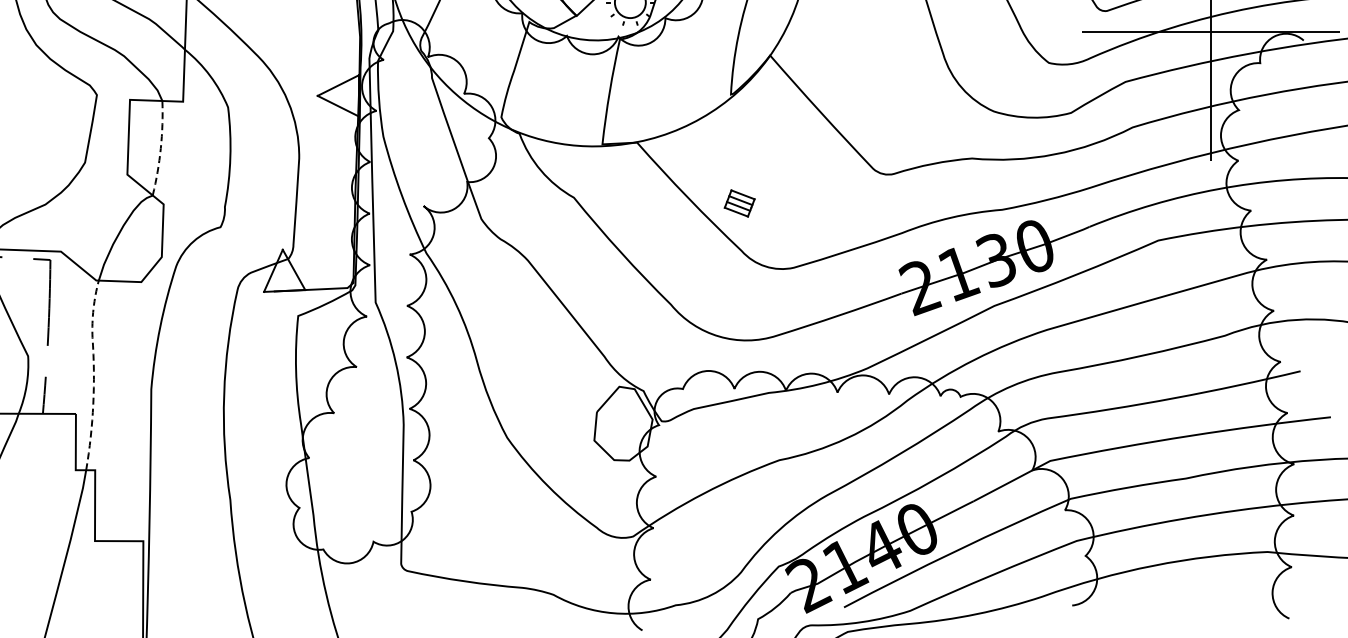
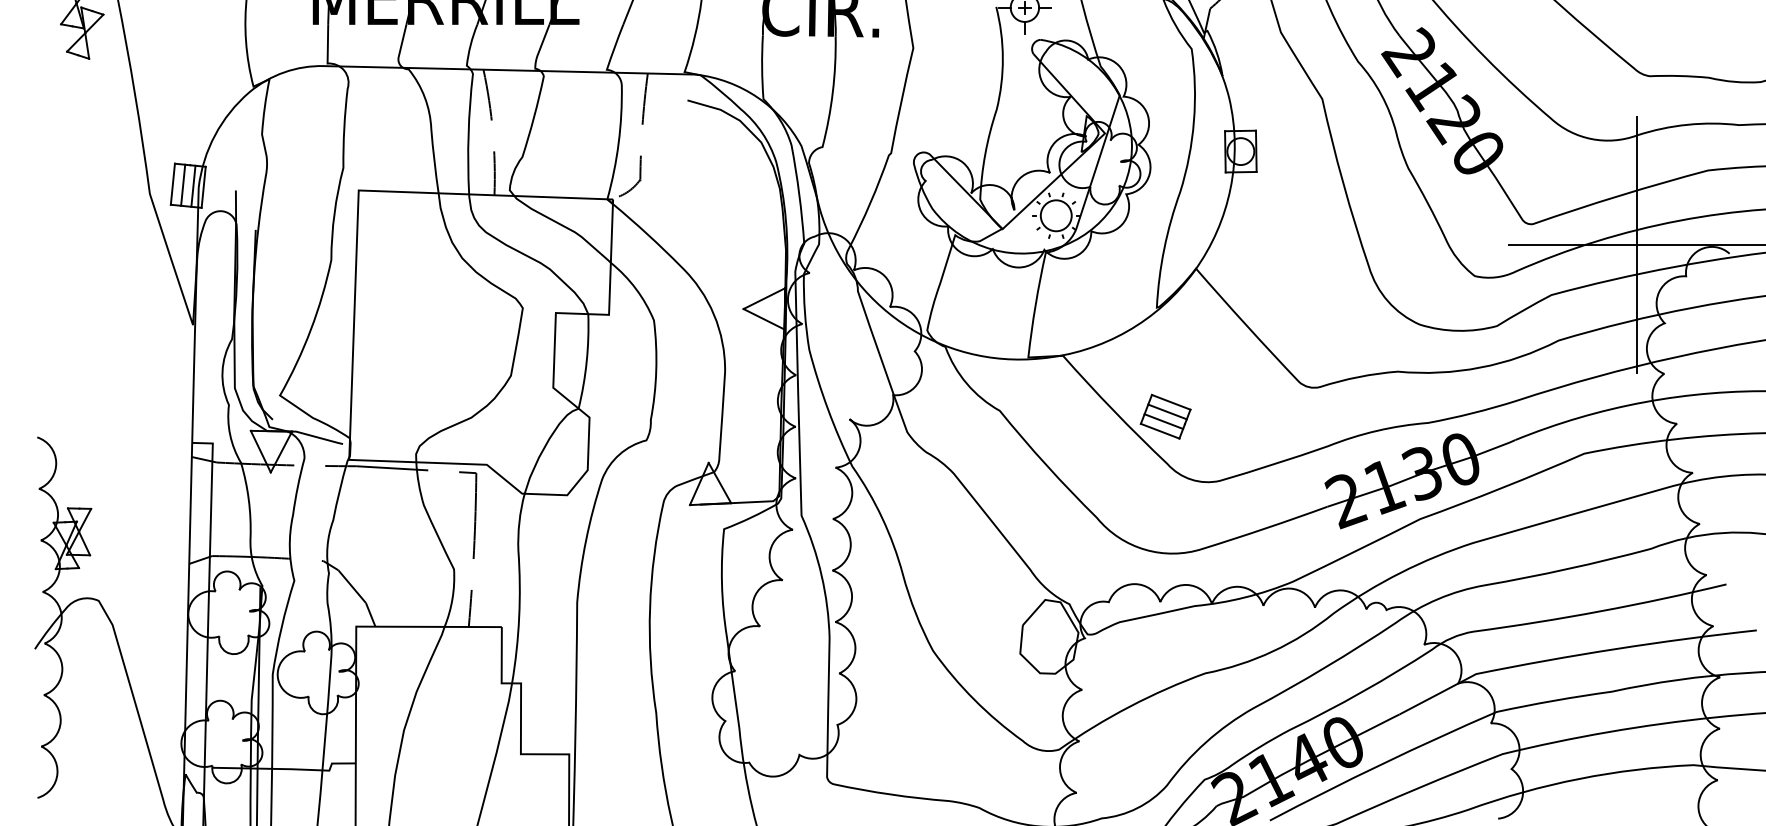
line: (160, 148) -> (586, 361), dashed -> solid
part: (739, 203) -> (1165, 416), size x1.67
line: (93, 371) -> (519, 584), dashed -> solid

